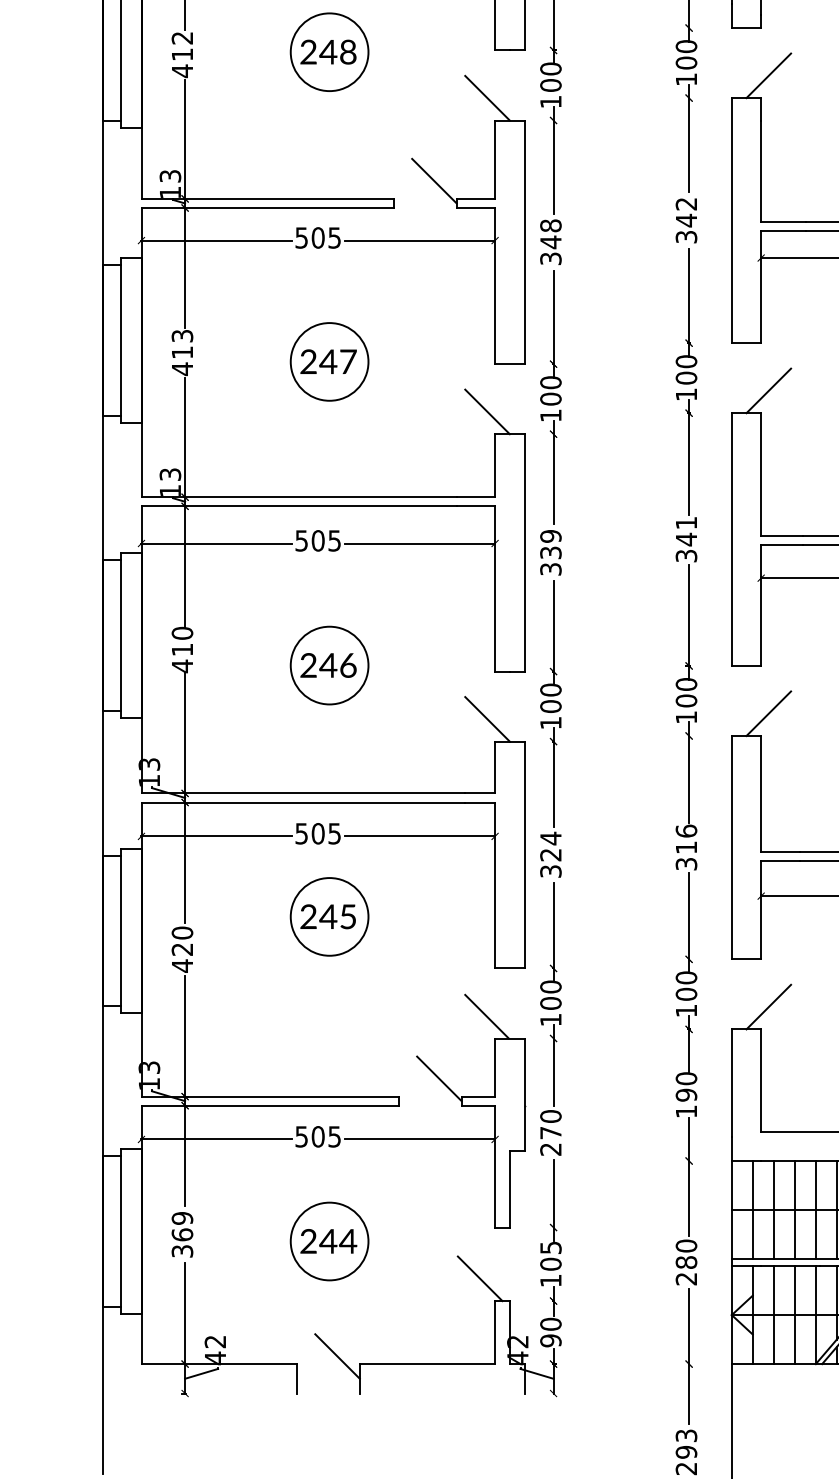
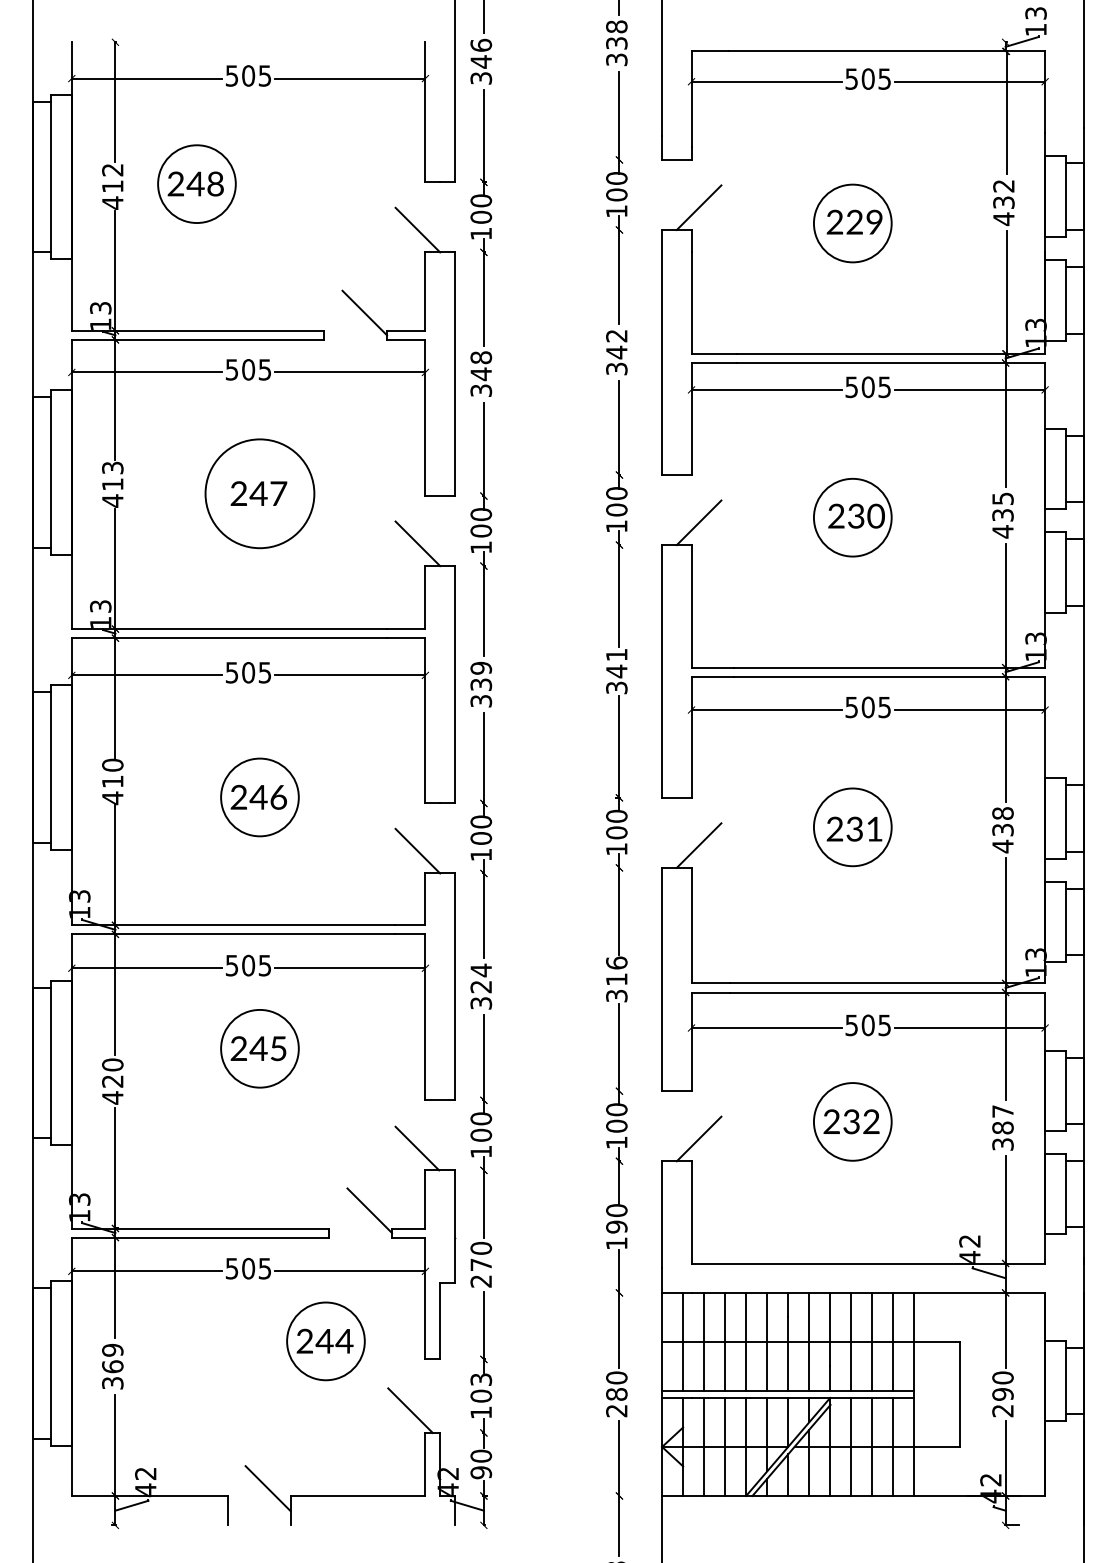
part: (329, 51) -> (196, 183), moved
circle: (329, 361) -> (259, 493), size x1.4
part: (329, 1241) -> (325, 1341), moved
text: (550, 1247) -> (480, 1379), 105 -> 103

